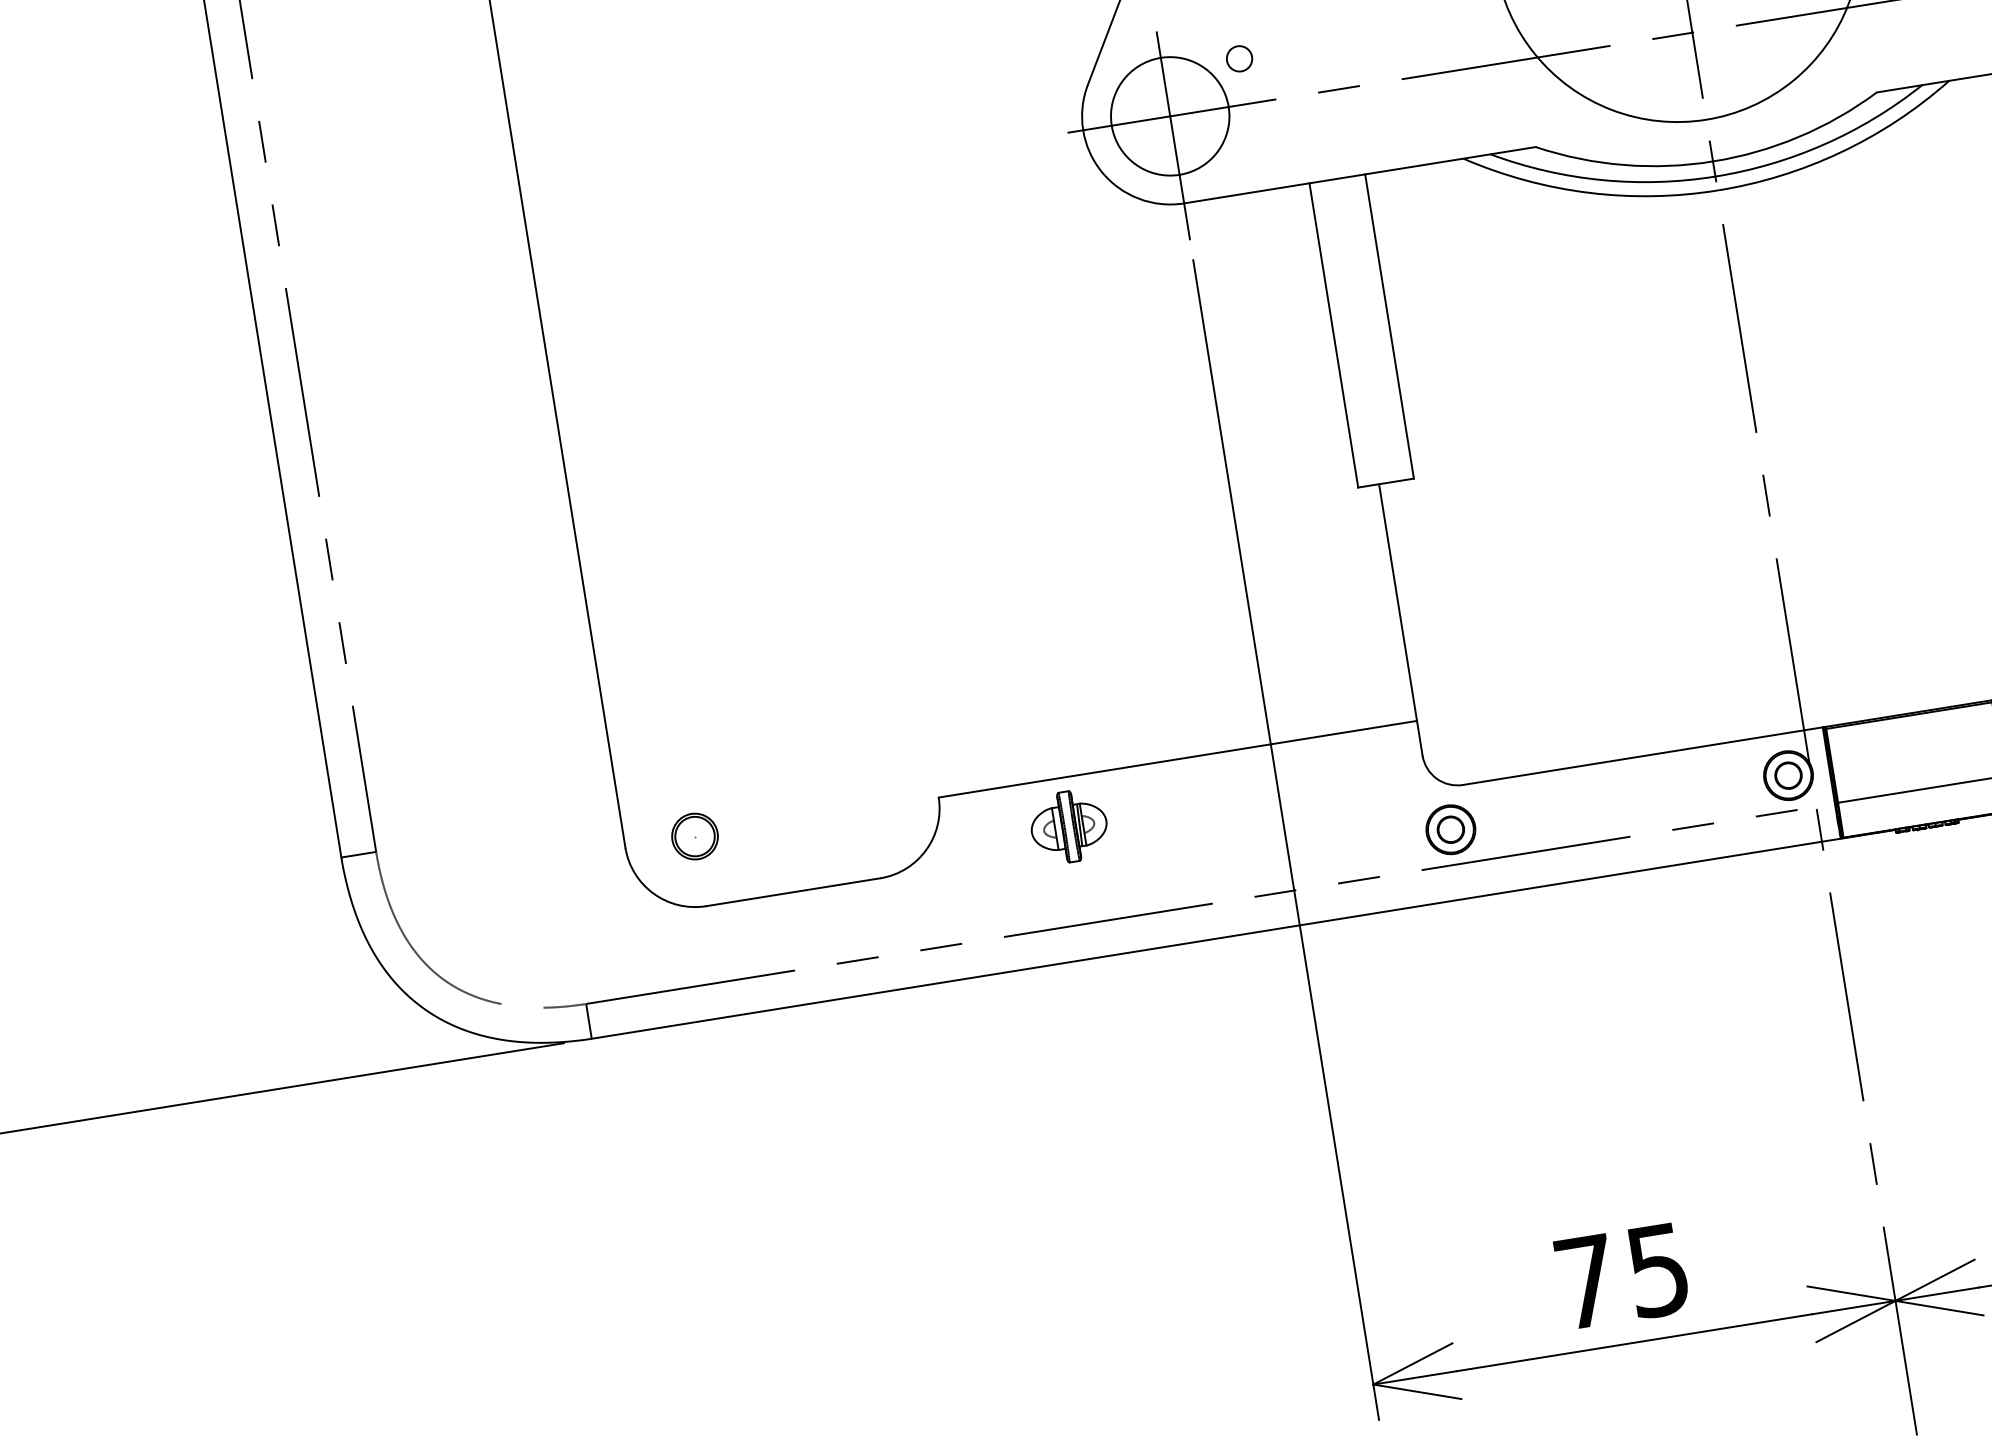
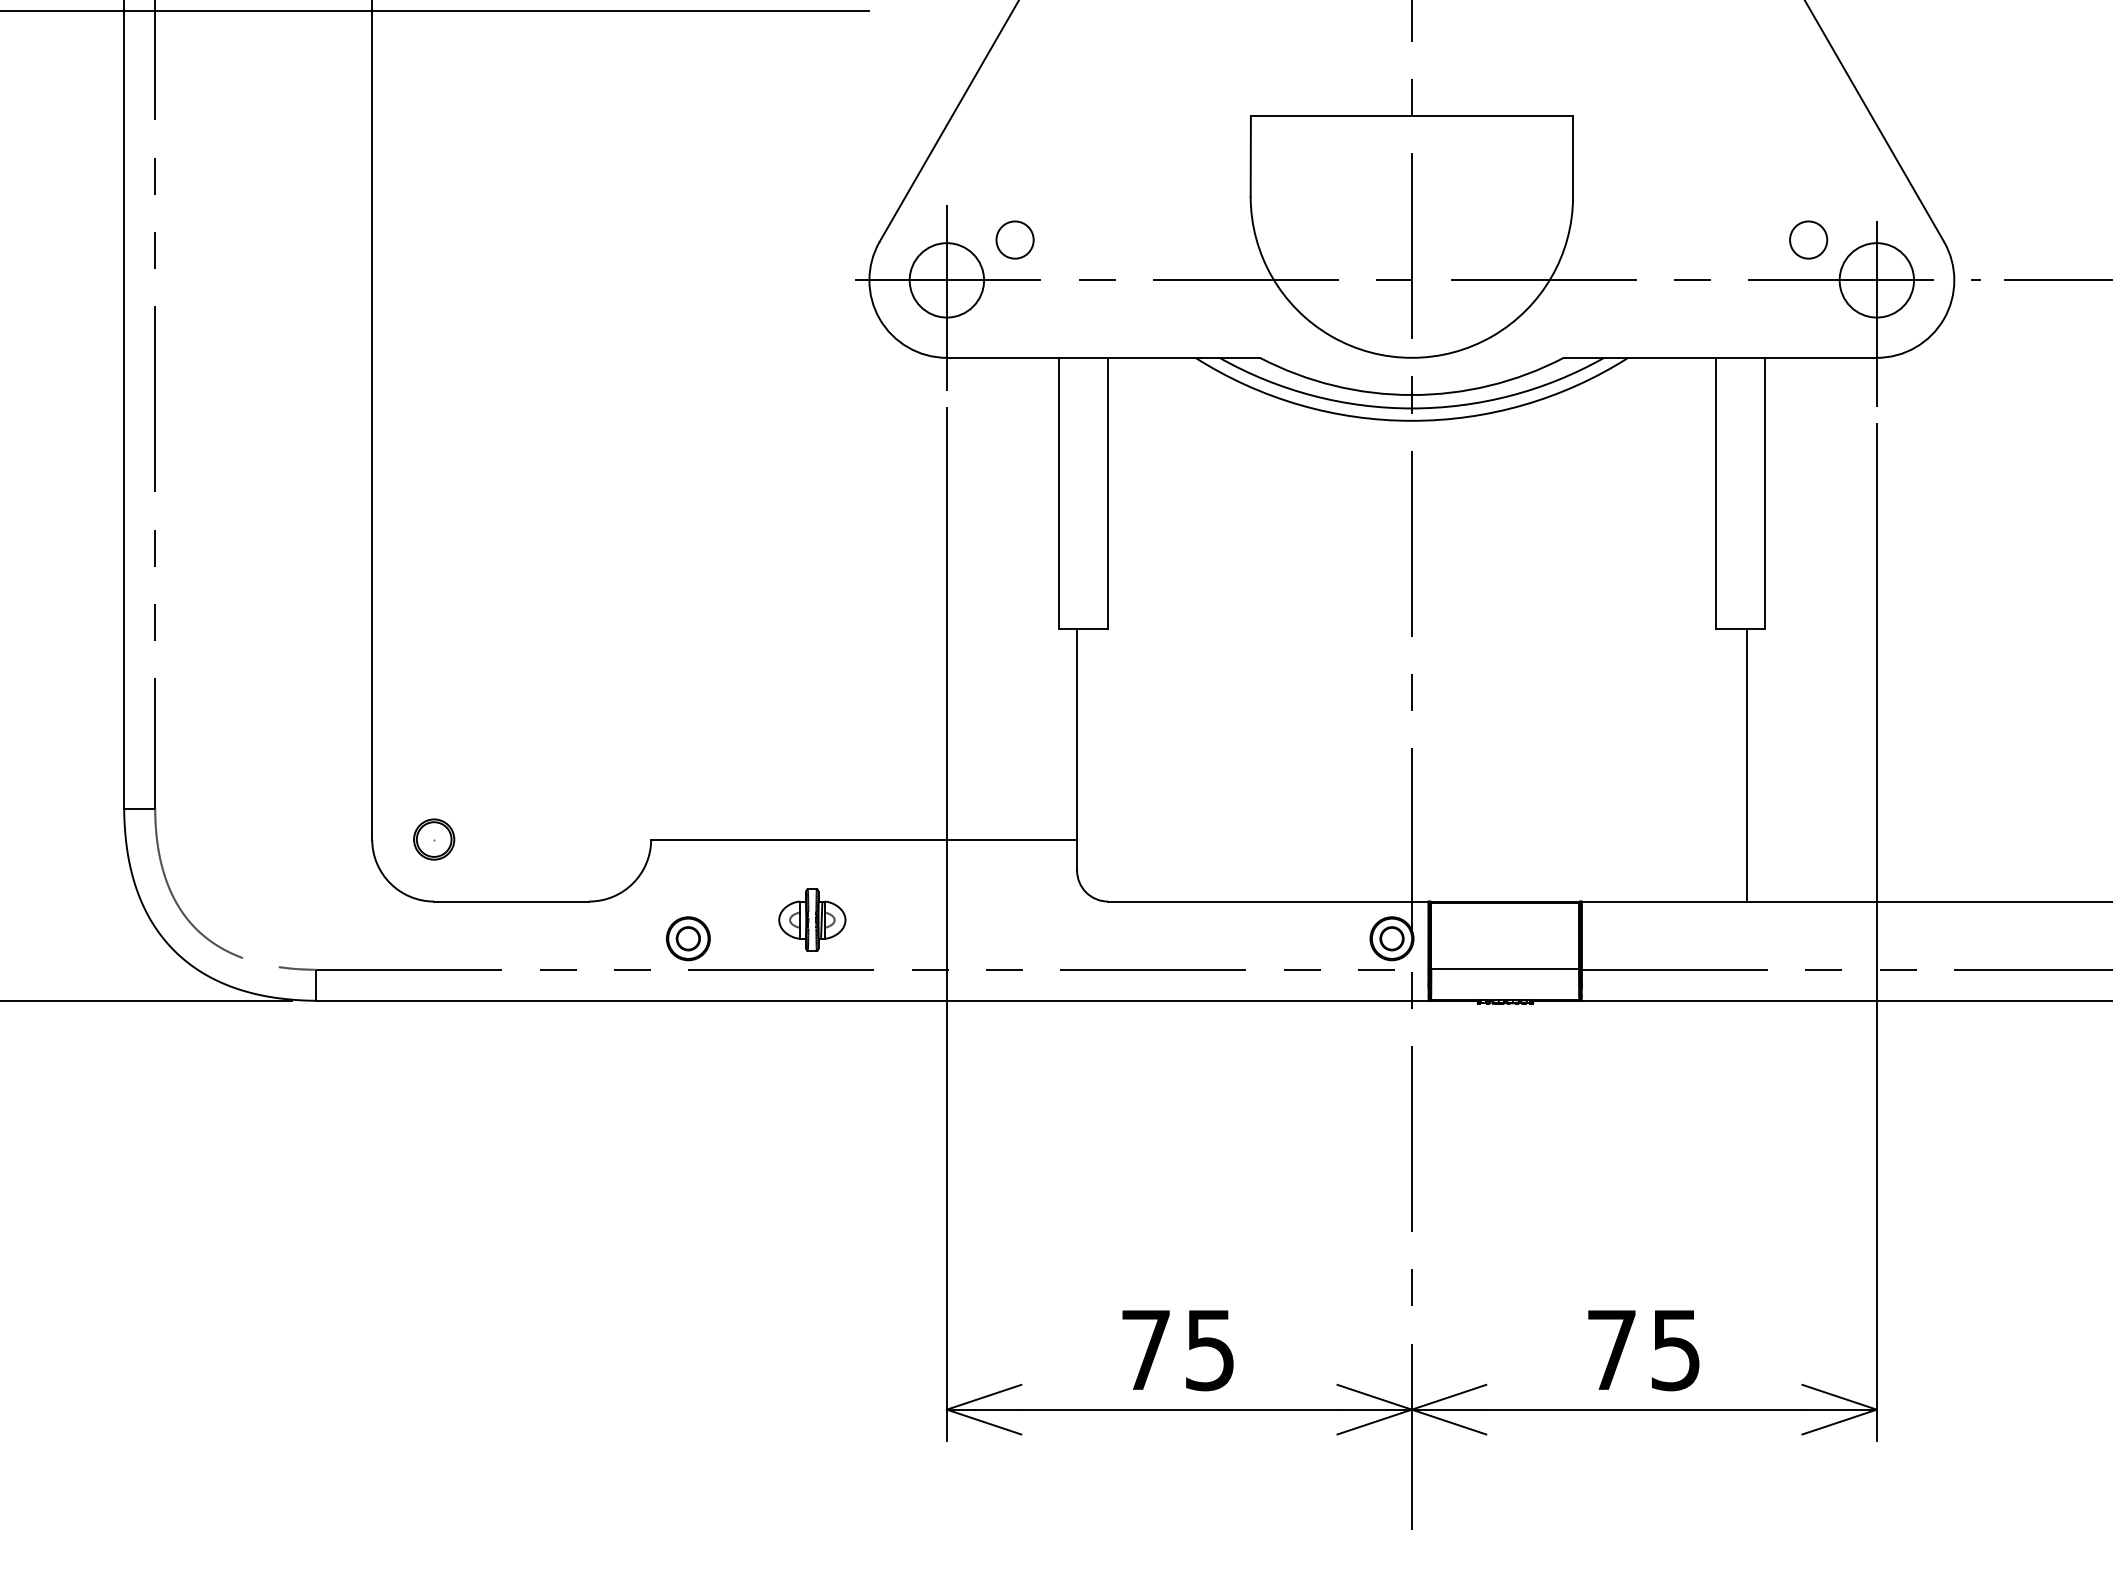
circle: (1238, 58) -> (1014, 239), size x1.67
circle: (1169, 116) -> (946, 280), size x0.71
part: (1069, 826) -> (812, 919), moved
part: (1450, 829) -> (688, 938), moved

